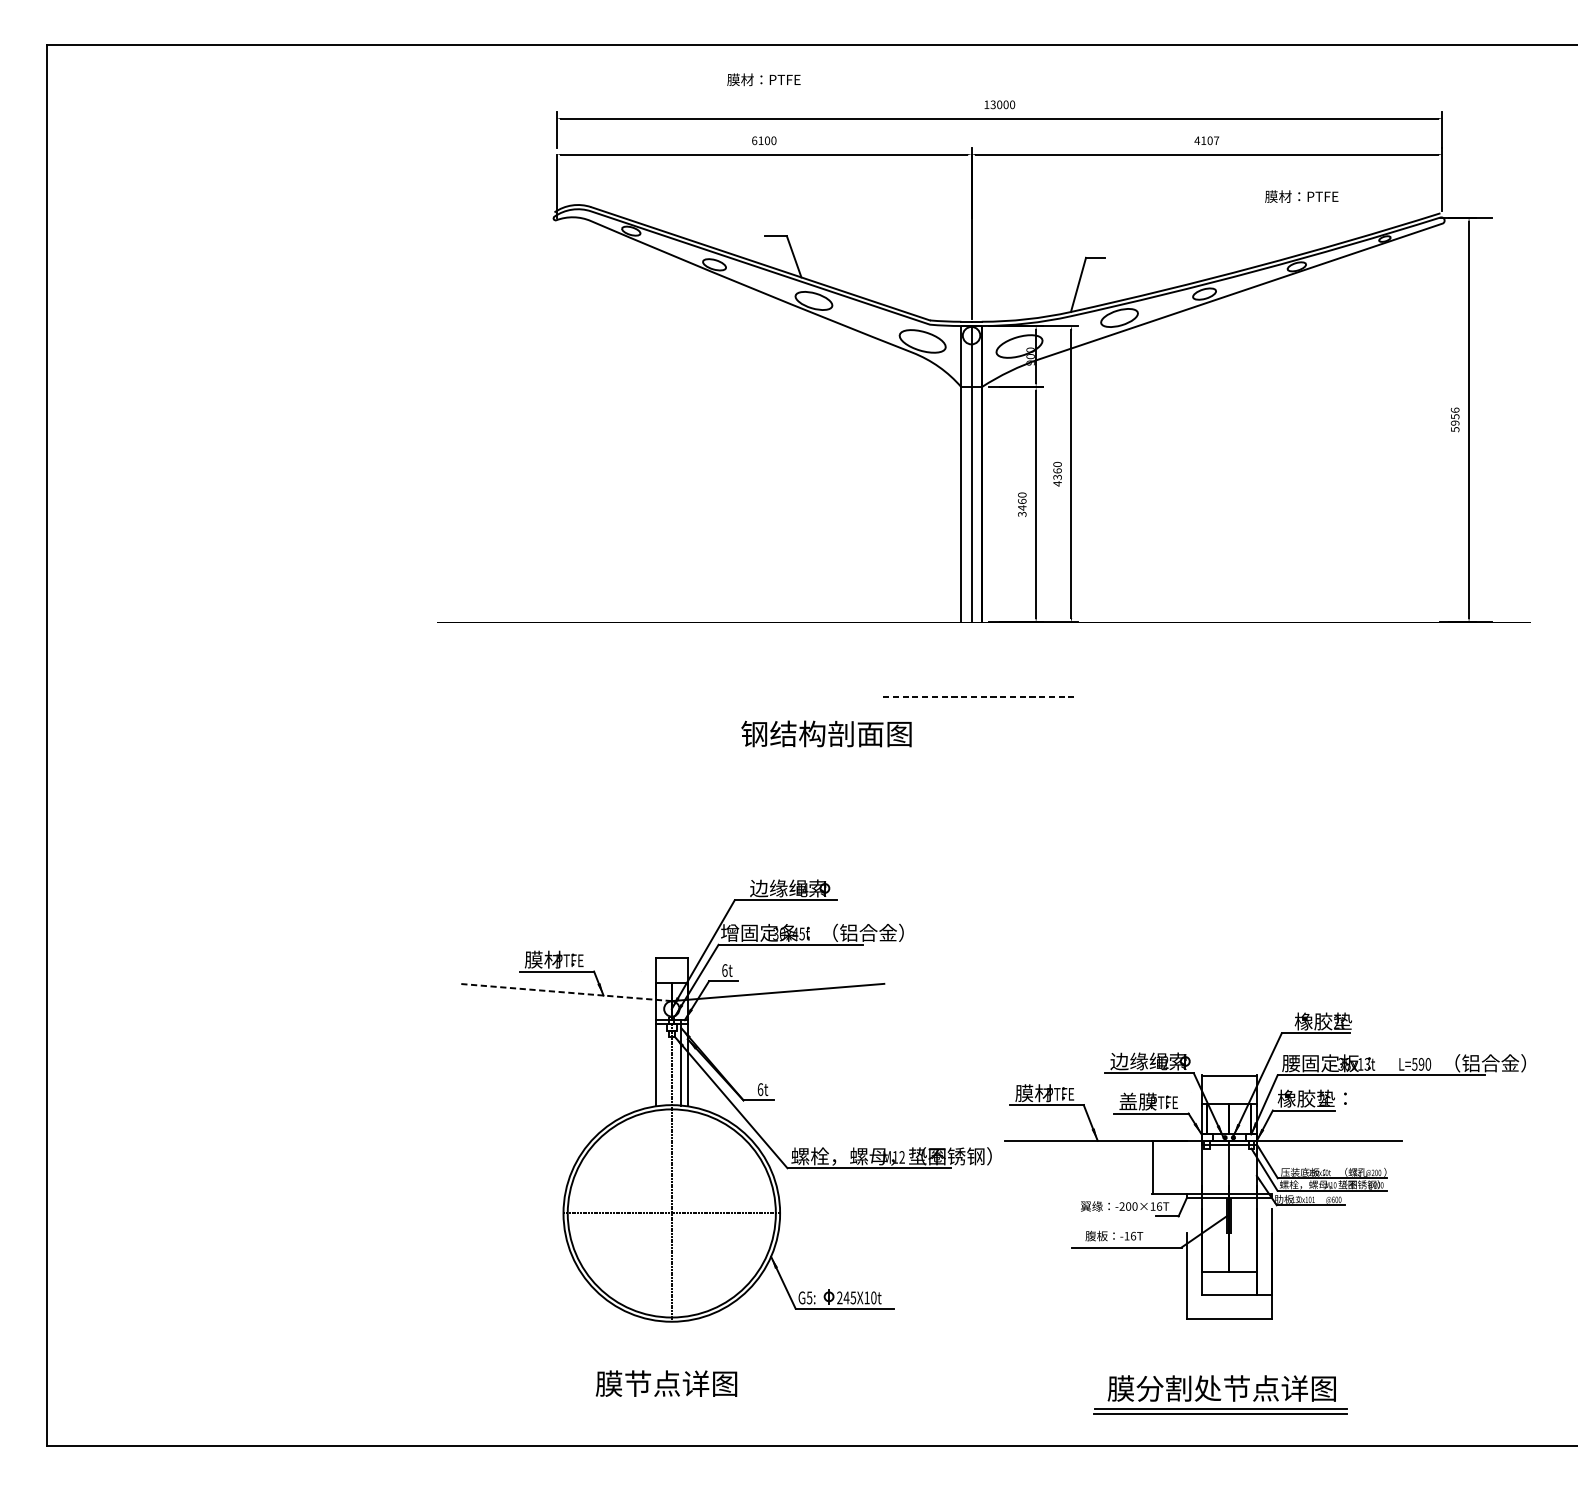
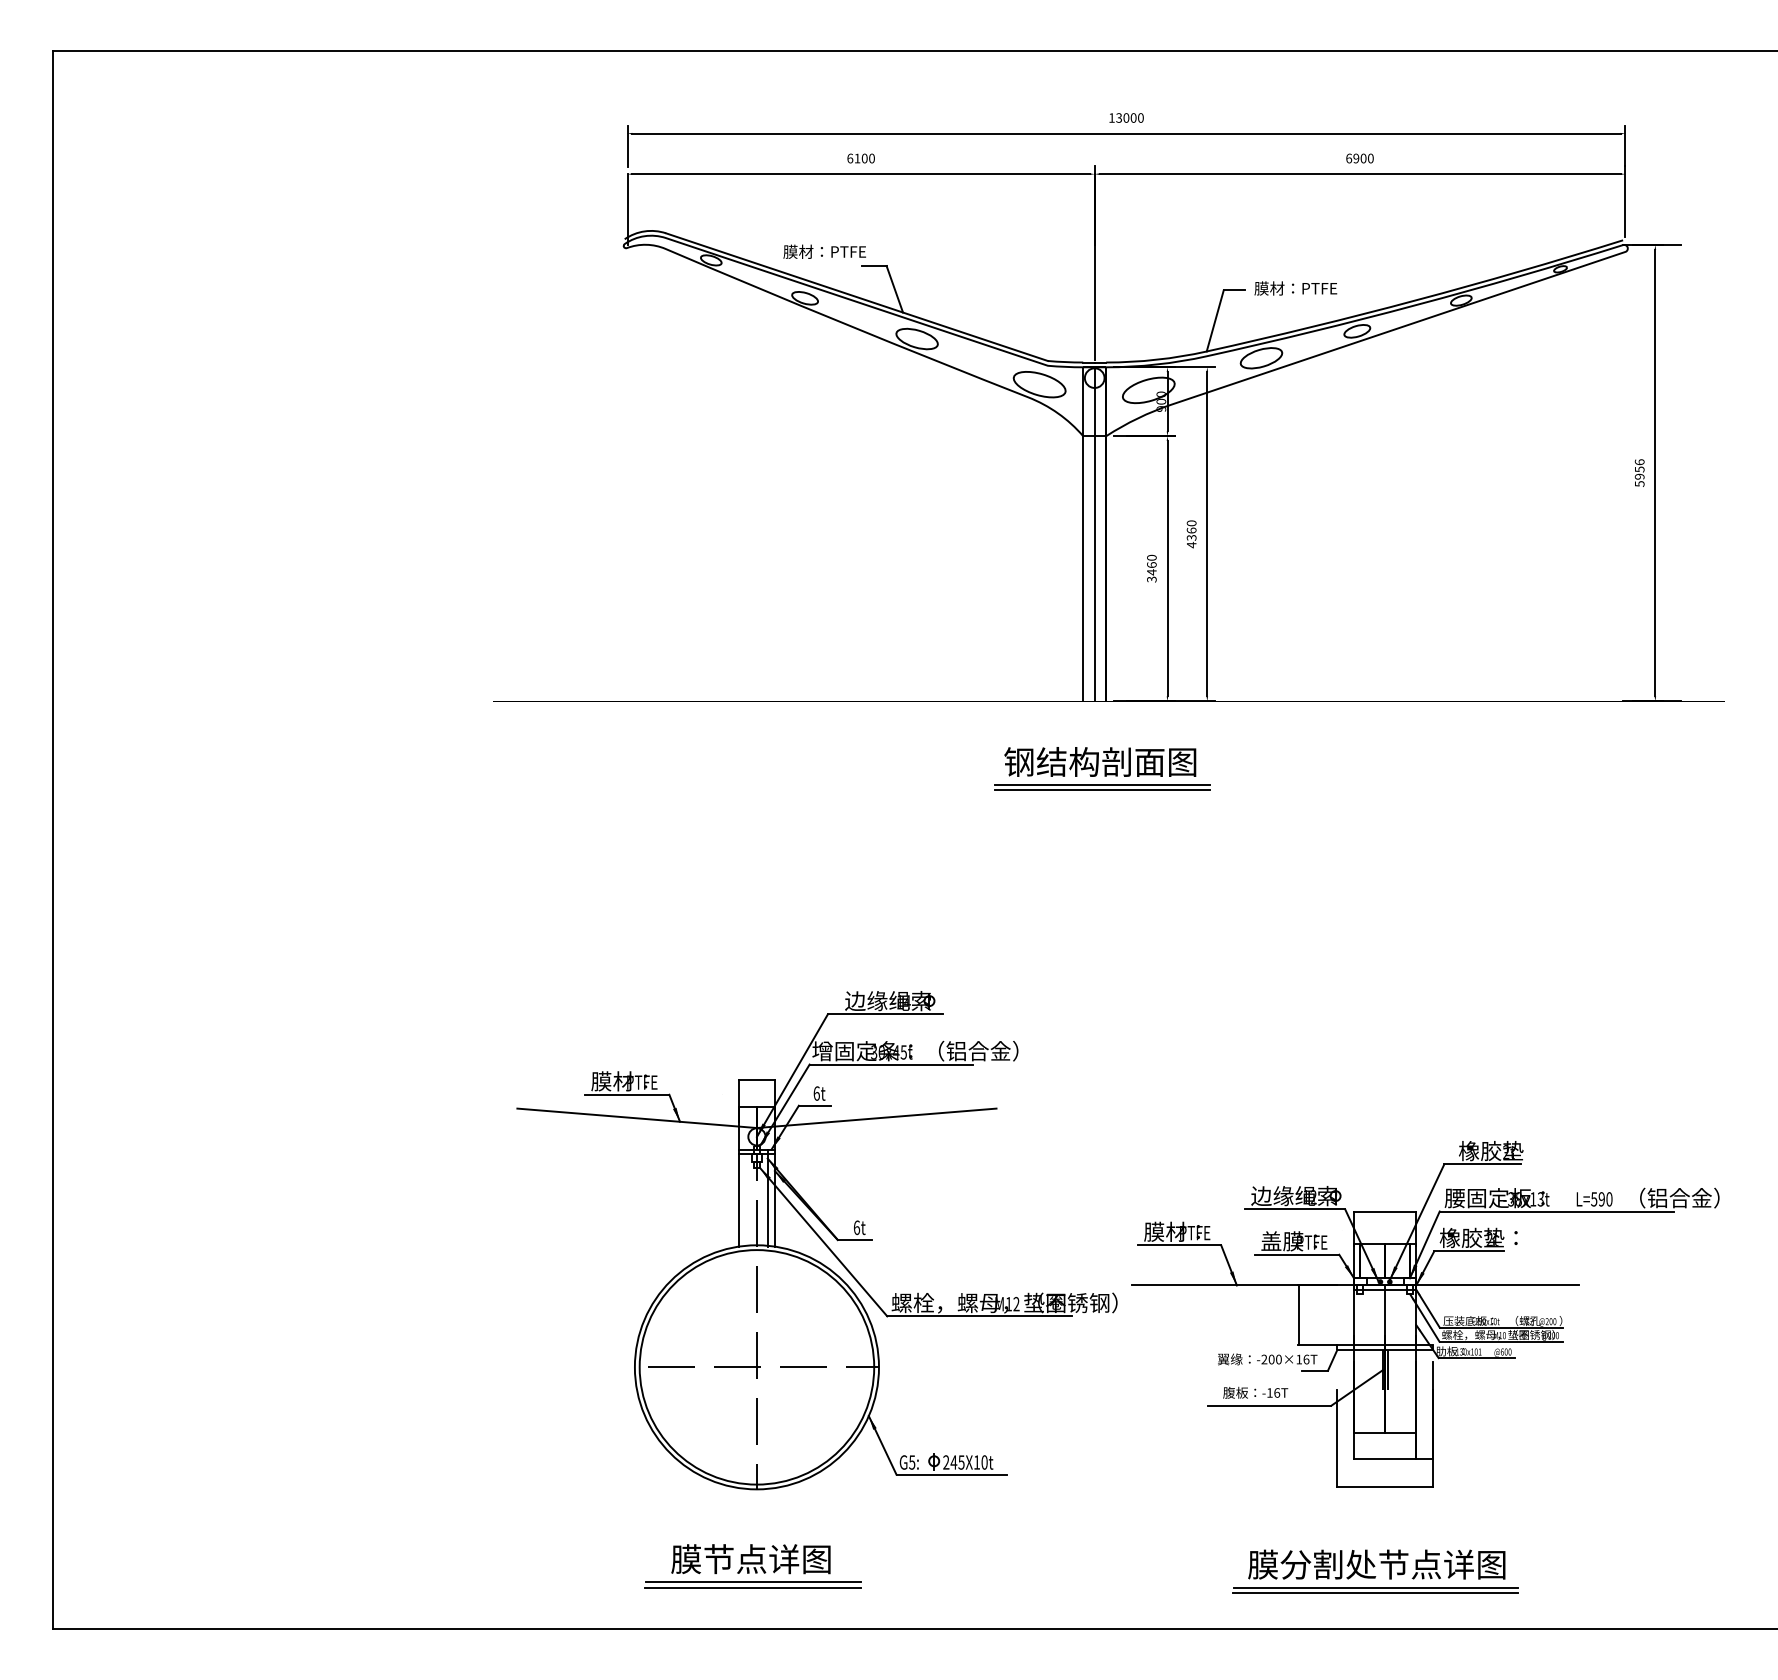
text: (763, 79) -> (824, 251), moved
text: (1206, 140) -> (1359, 158), 4107 -> 6900
text: (1301, 196) -> (1295, 288), moved
line: (978, 696) -> (1102, 784), dashed -> solid
line: (978, 701) -> (1102, 790), added
text: (826, 733) -> (1100, 761), moved
line: (564, 992) -> (636, 1118), dashed -> solid
line: (667, 1404) -> (752, 1582), added
line: (668, 1408) -> (753, 1587), added

